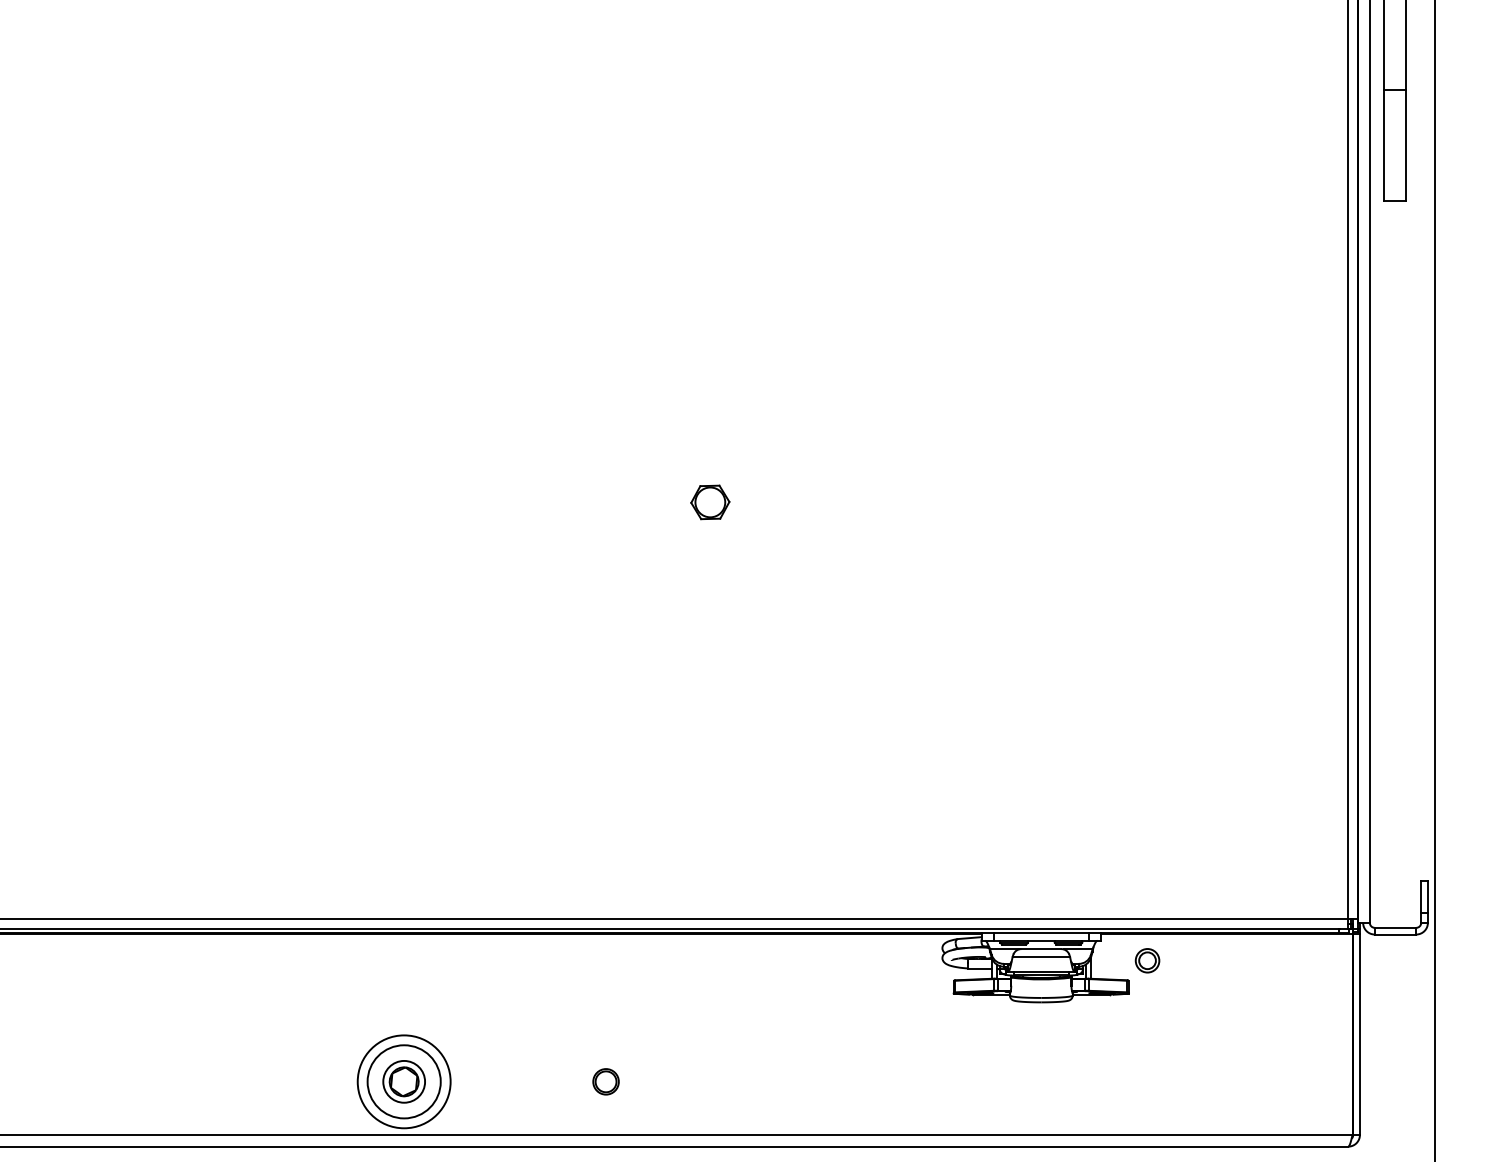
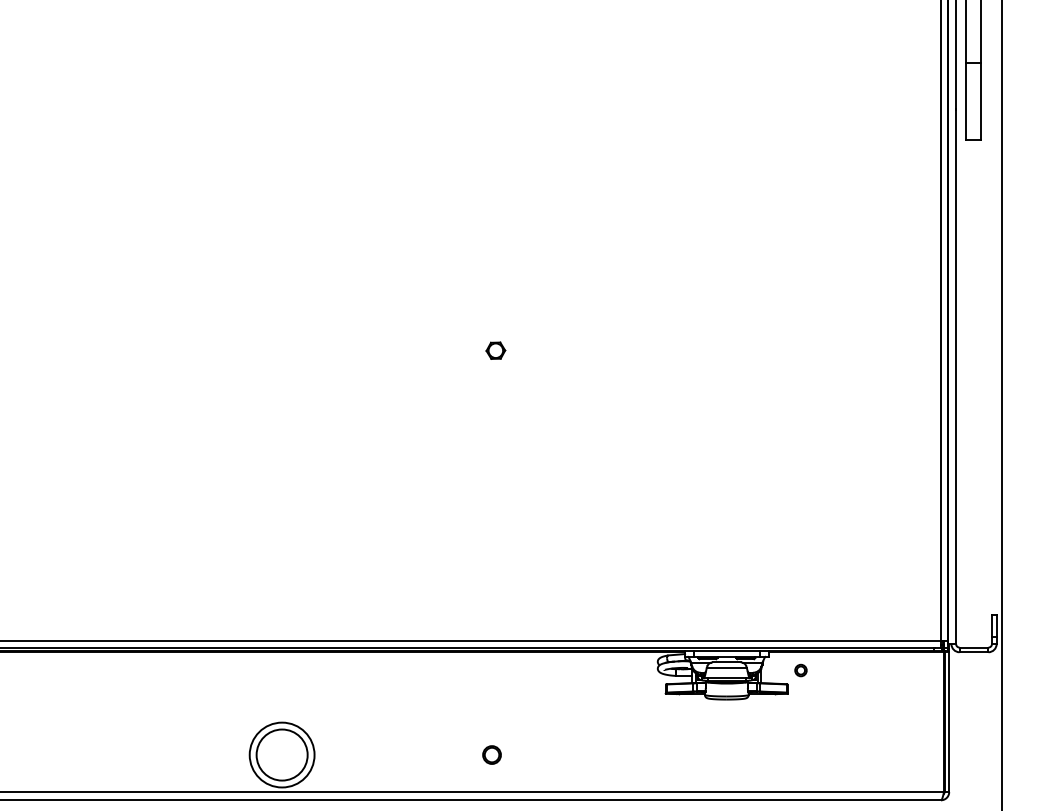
part: (709, 502) -> (495, 350), size x0.7
part: (1146, 960) -> (800, 670), size x0.7
part: (403, 1081) -> (281, 754), removed
circle: (605, 1081) -> (491, 754), moved

